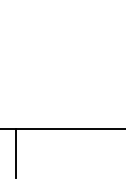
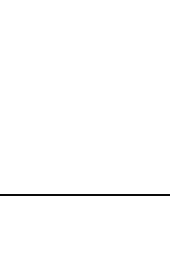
line: (15, 153) -> (37, 233), removed

